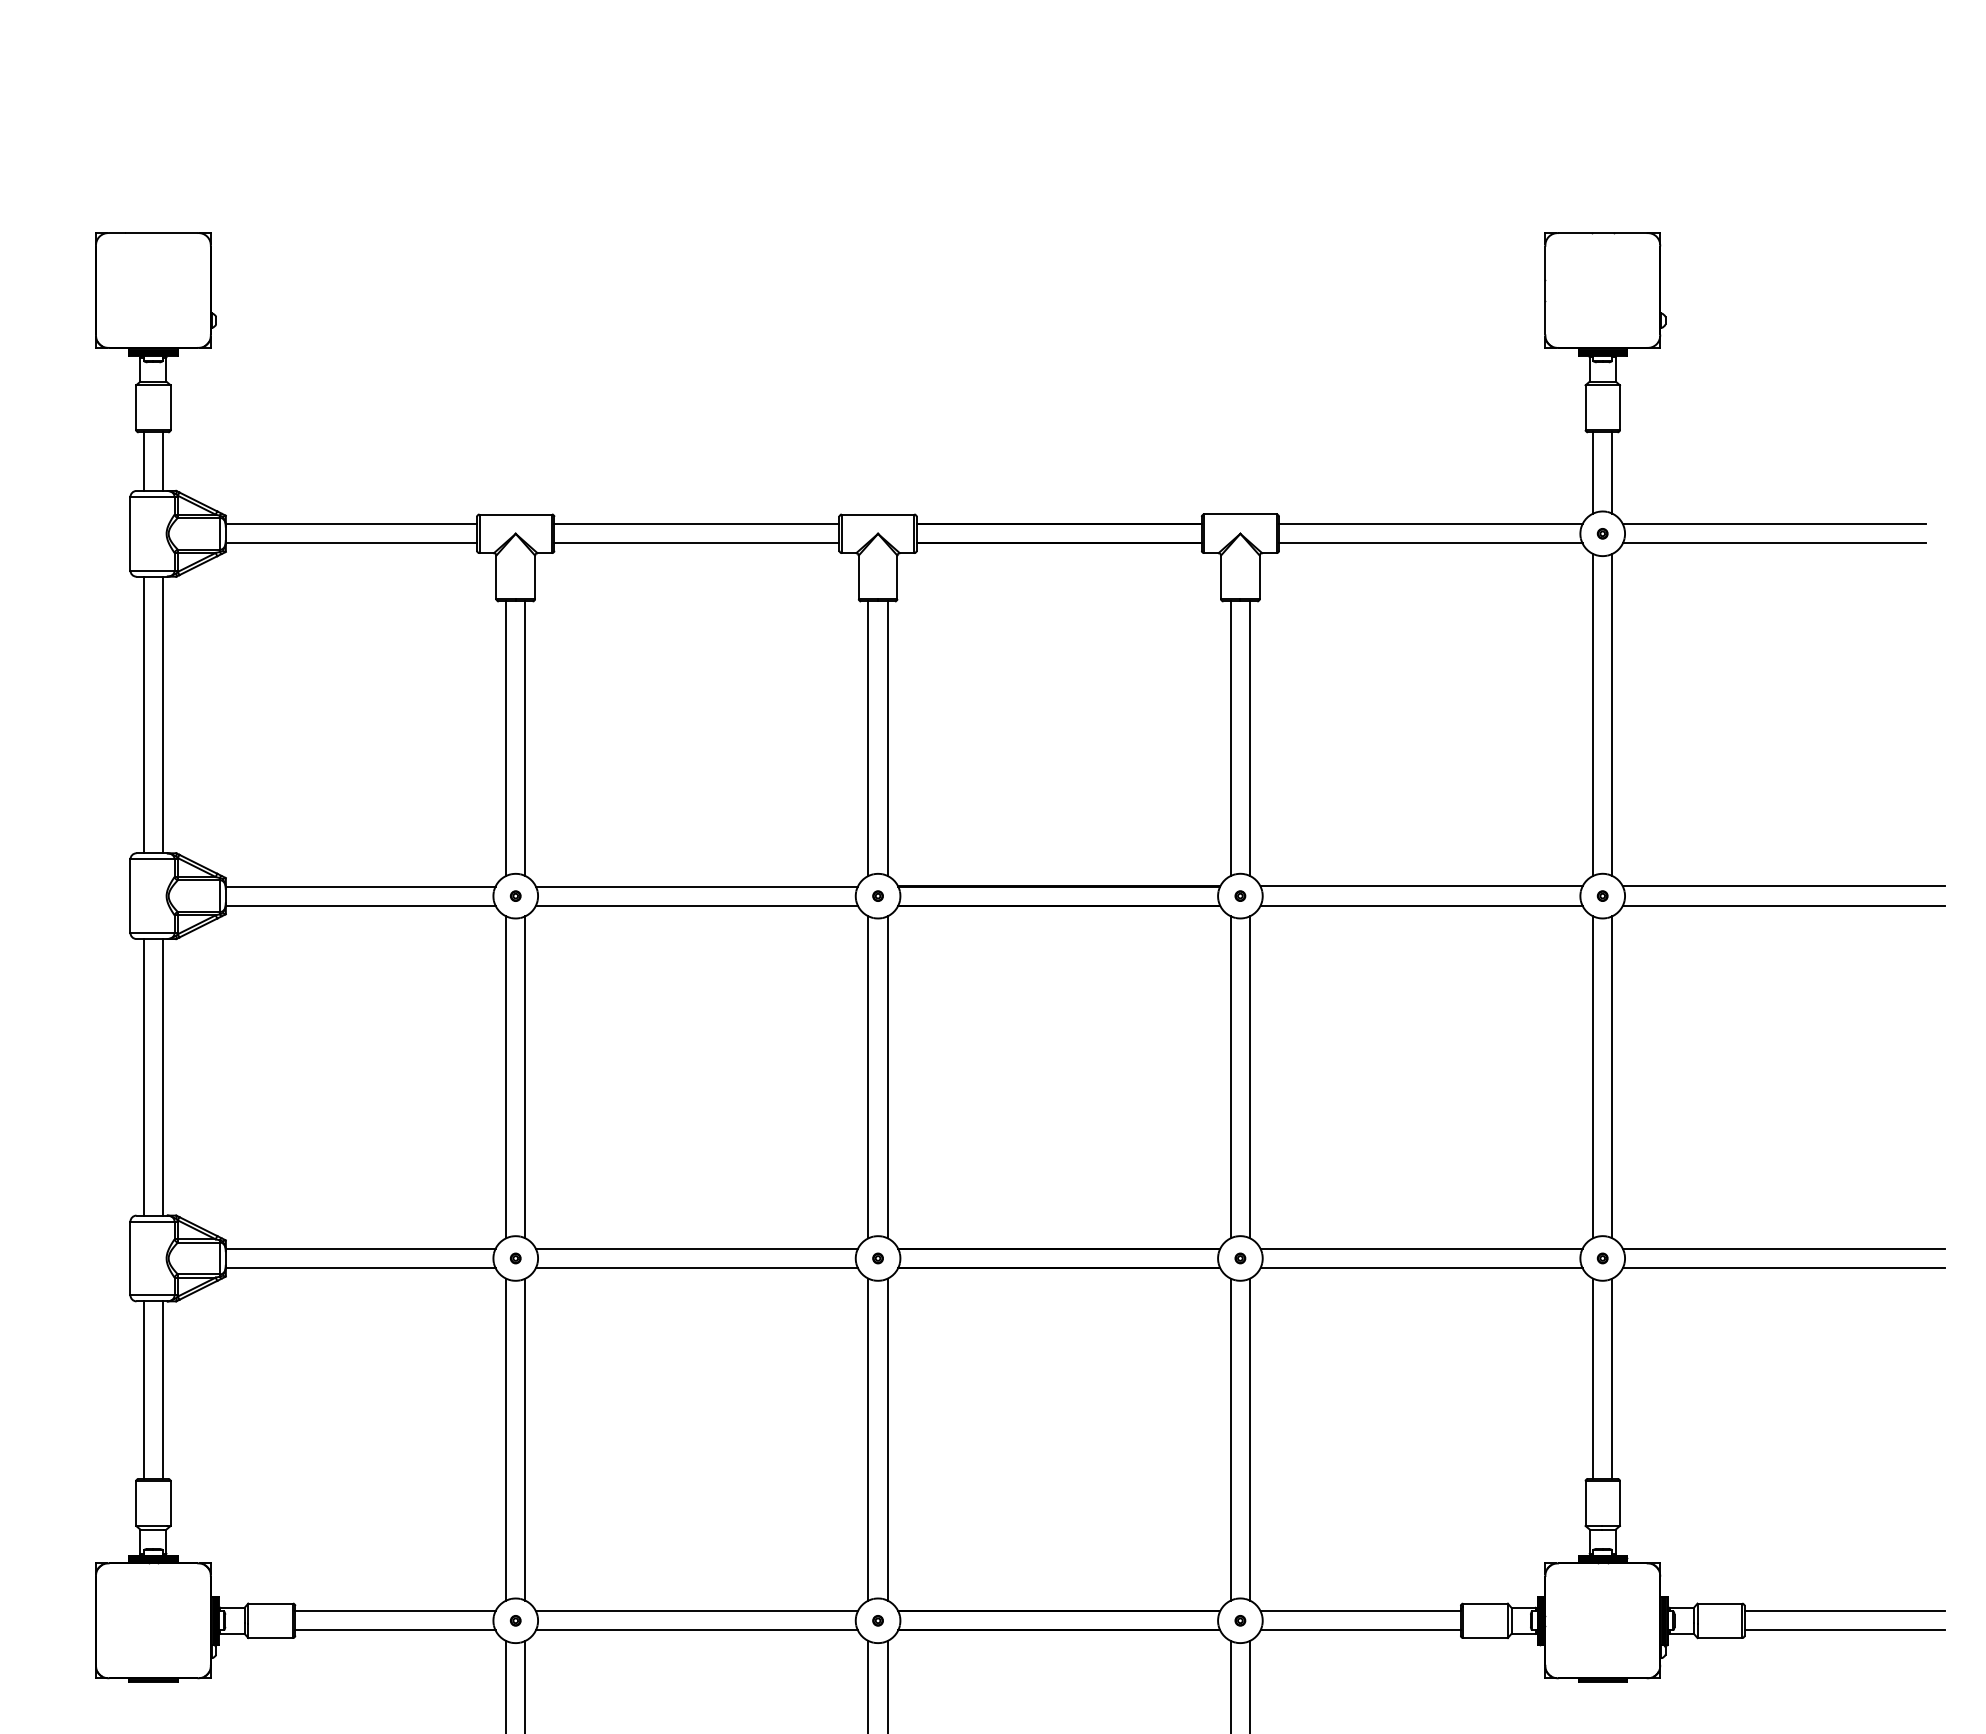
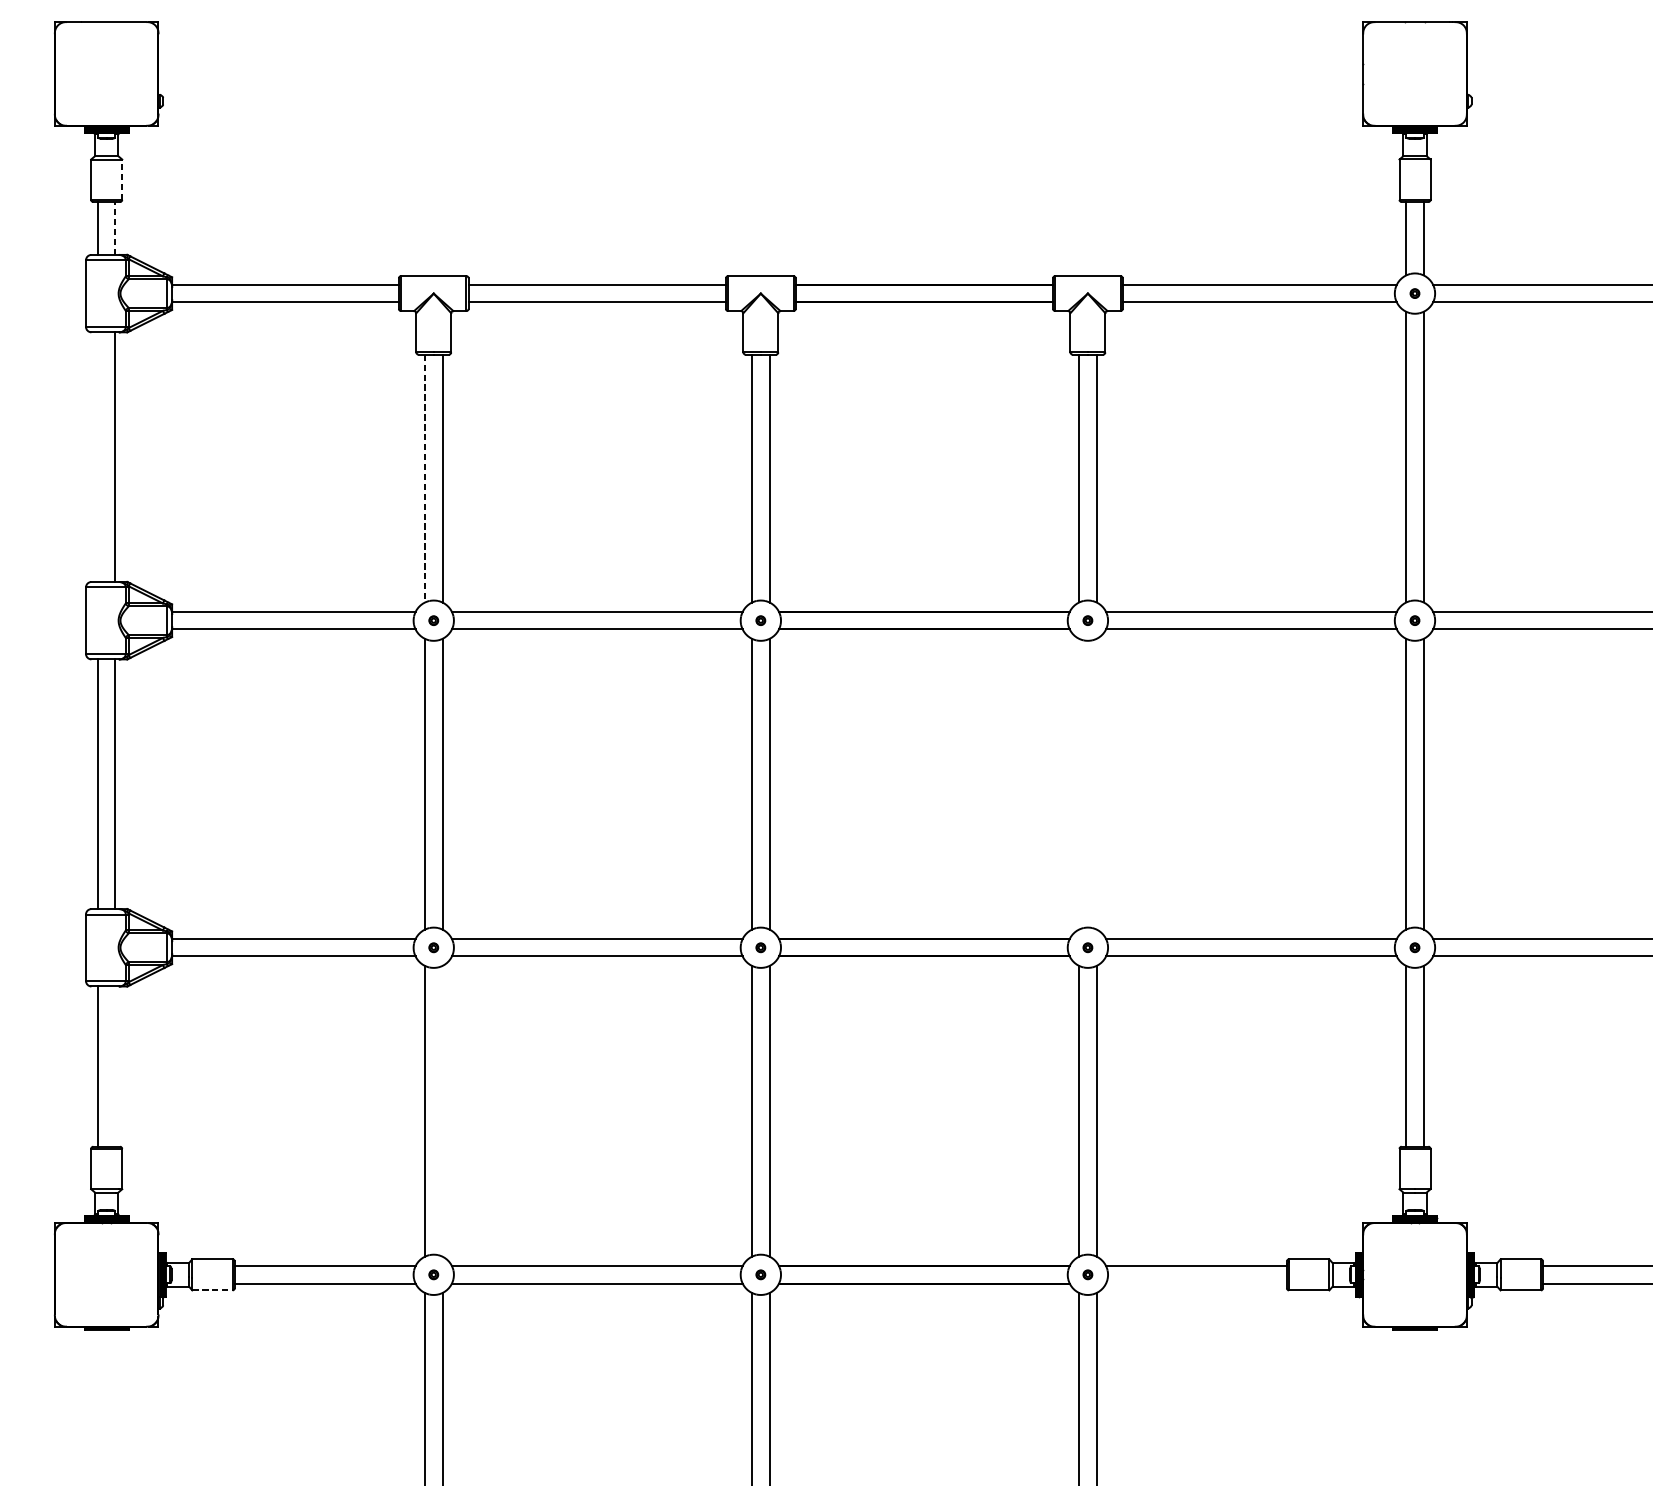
line: (170, 407) -> (122, 179), solid -> dashed
line: (163, 461) -> (115, 228), solid -> dashed
line: (143, 714) -> (97, 456), removed
line: (506, 739) -> (425, 479), solid -> dashed
line: (1230, 1077) -> (1078, 784), removed
line: (1250, 1077) -> (1097, 784), removed
line: (163, 1389) -> (115, 1066), removed
line: (525, 1439) -> (442, 1111), removed
line: (1360, 1630) -> (1196, 1283), removed
line: (271, 1638) -> (213, 1290), solid -> dashed

